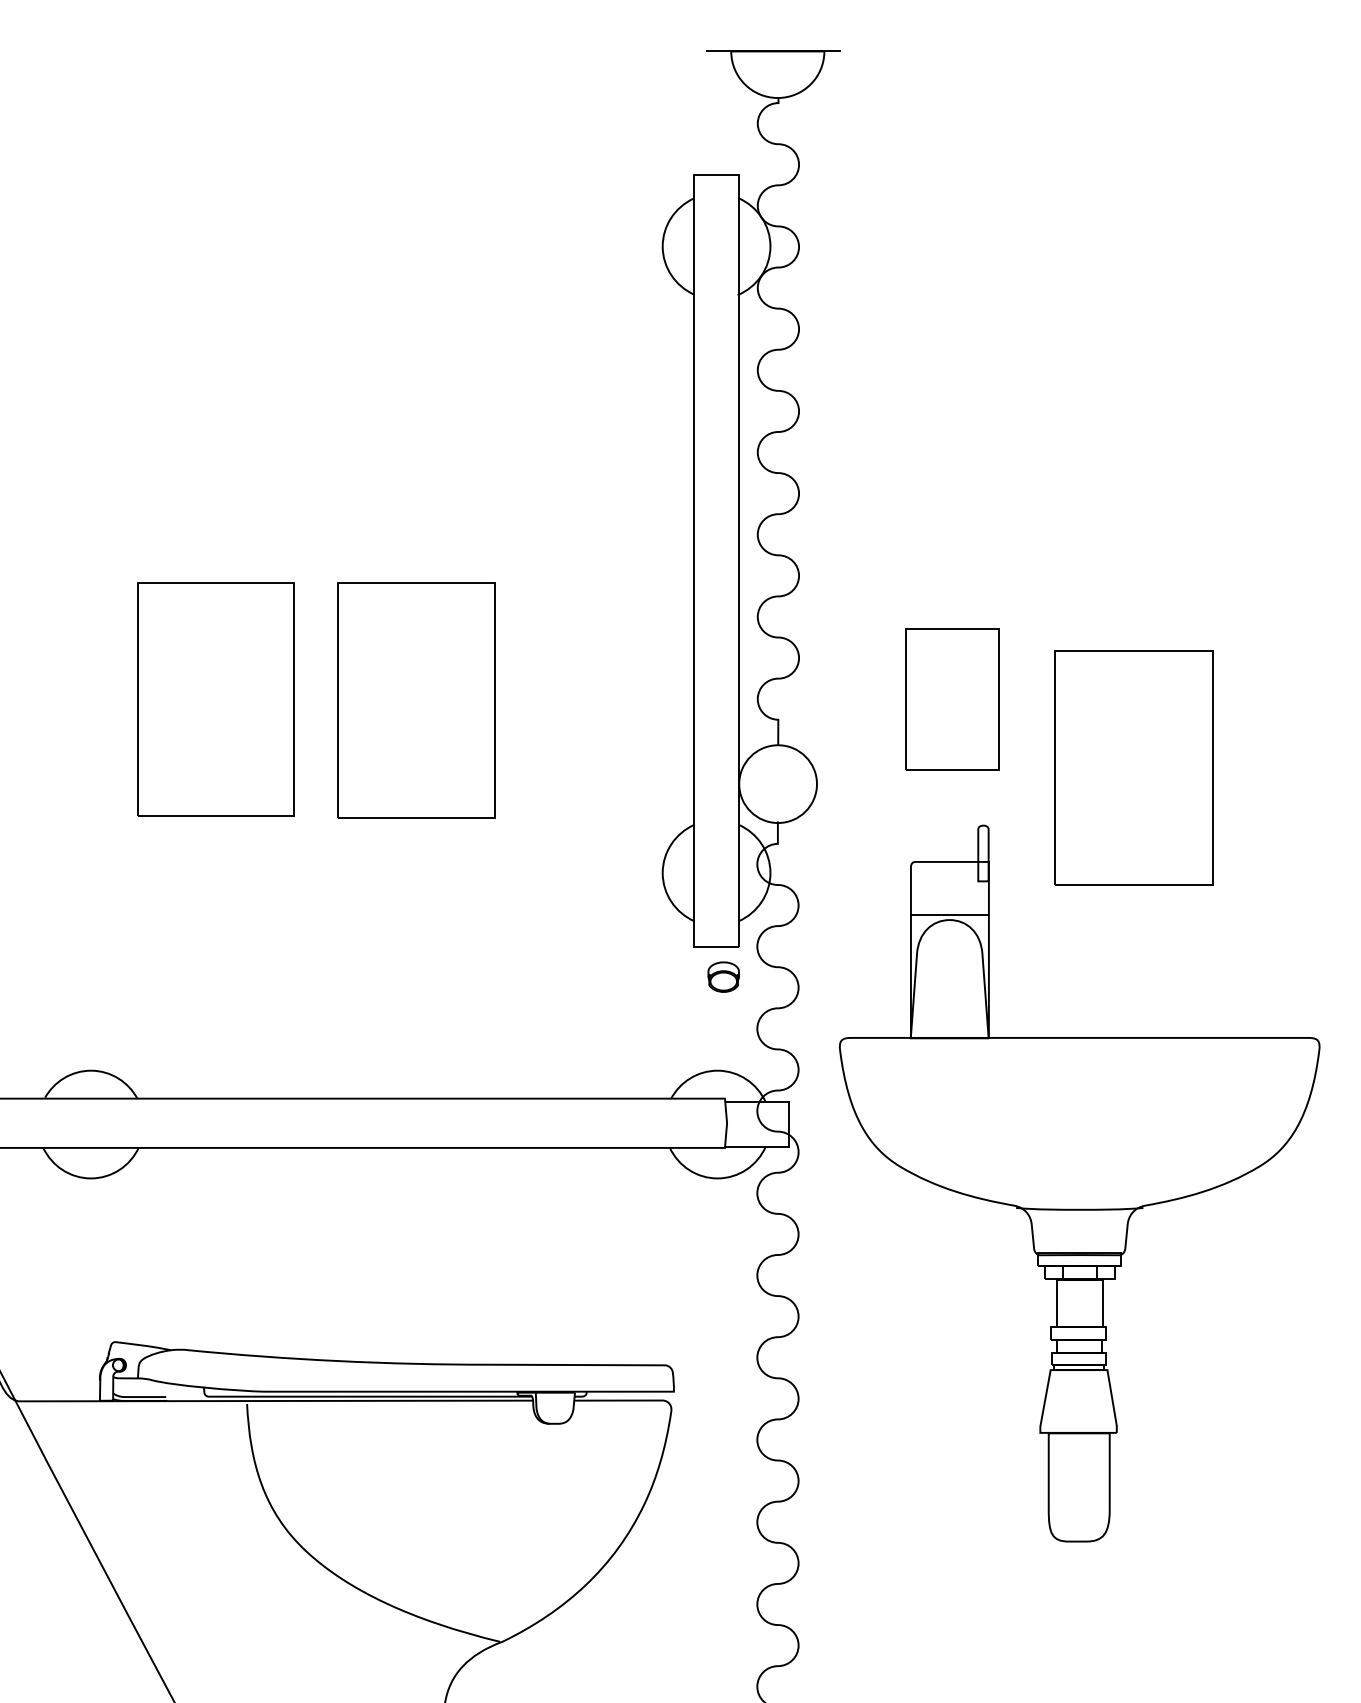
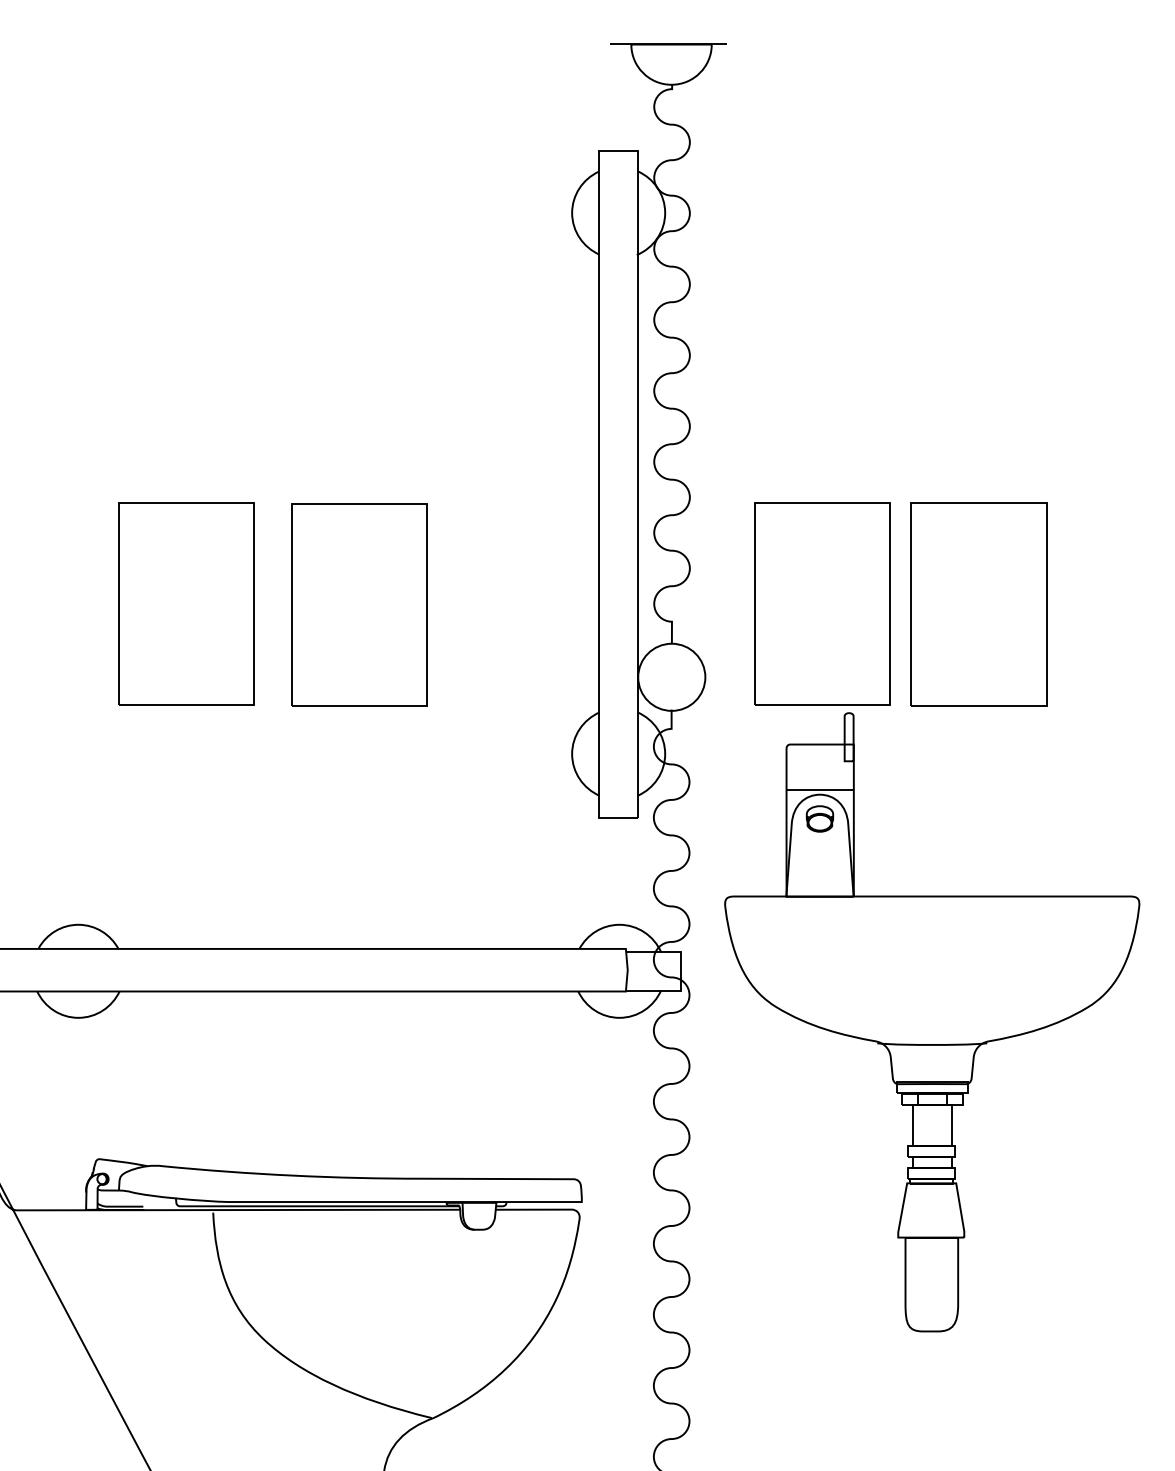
part: (952, 699) -> (822, 604), size x1.67
part: (1133, 767) -> (978, 604), moved
part: (723, 976) -> (819, 818), moved

